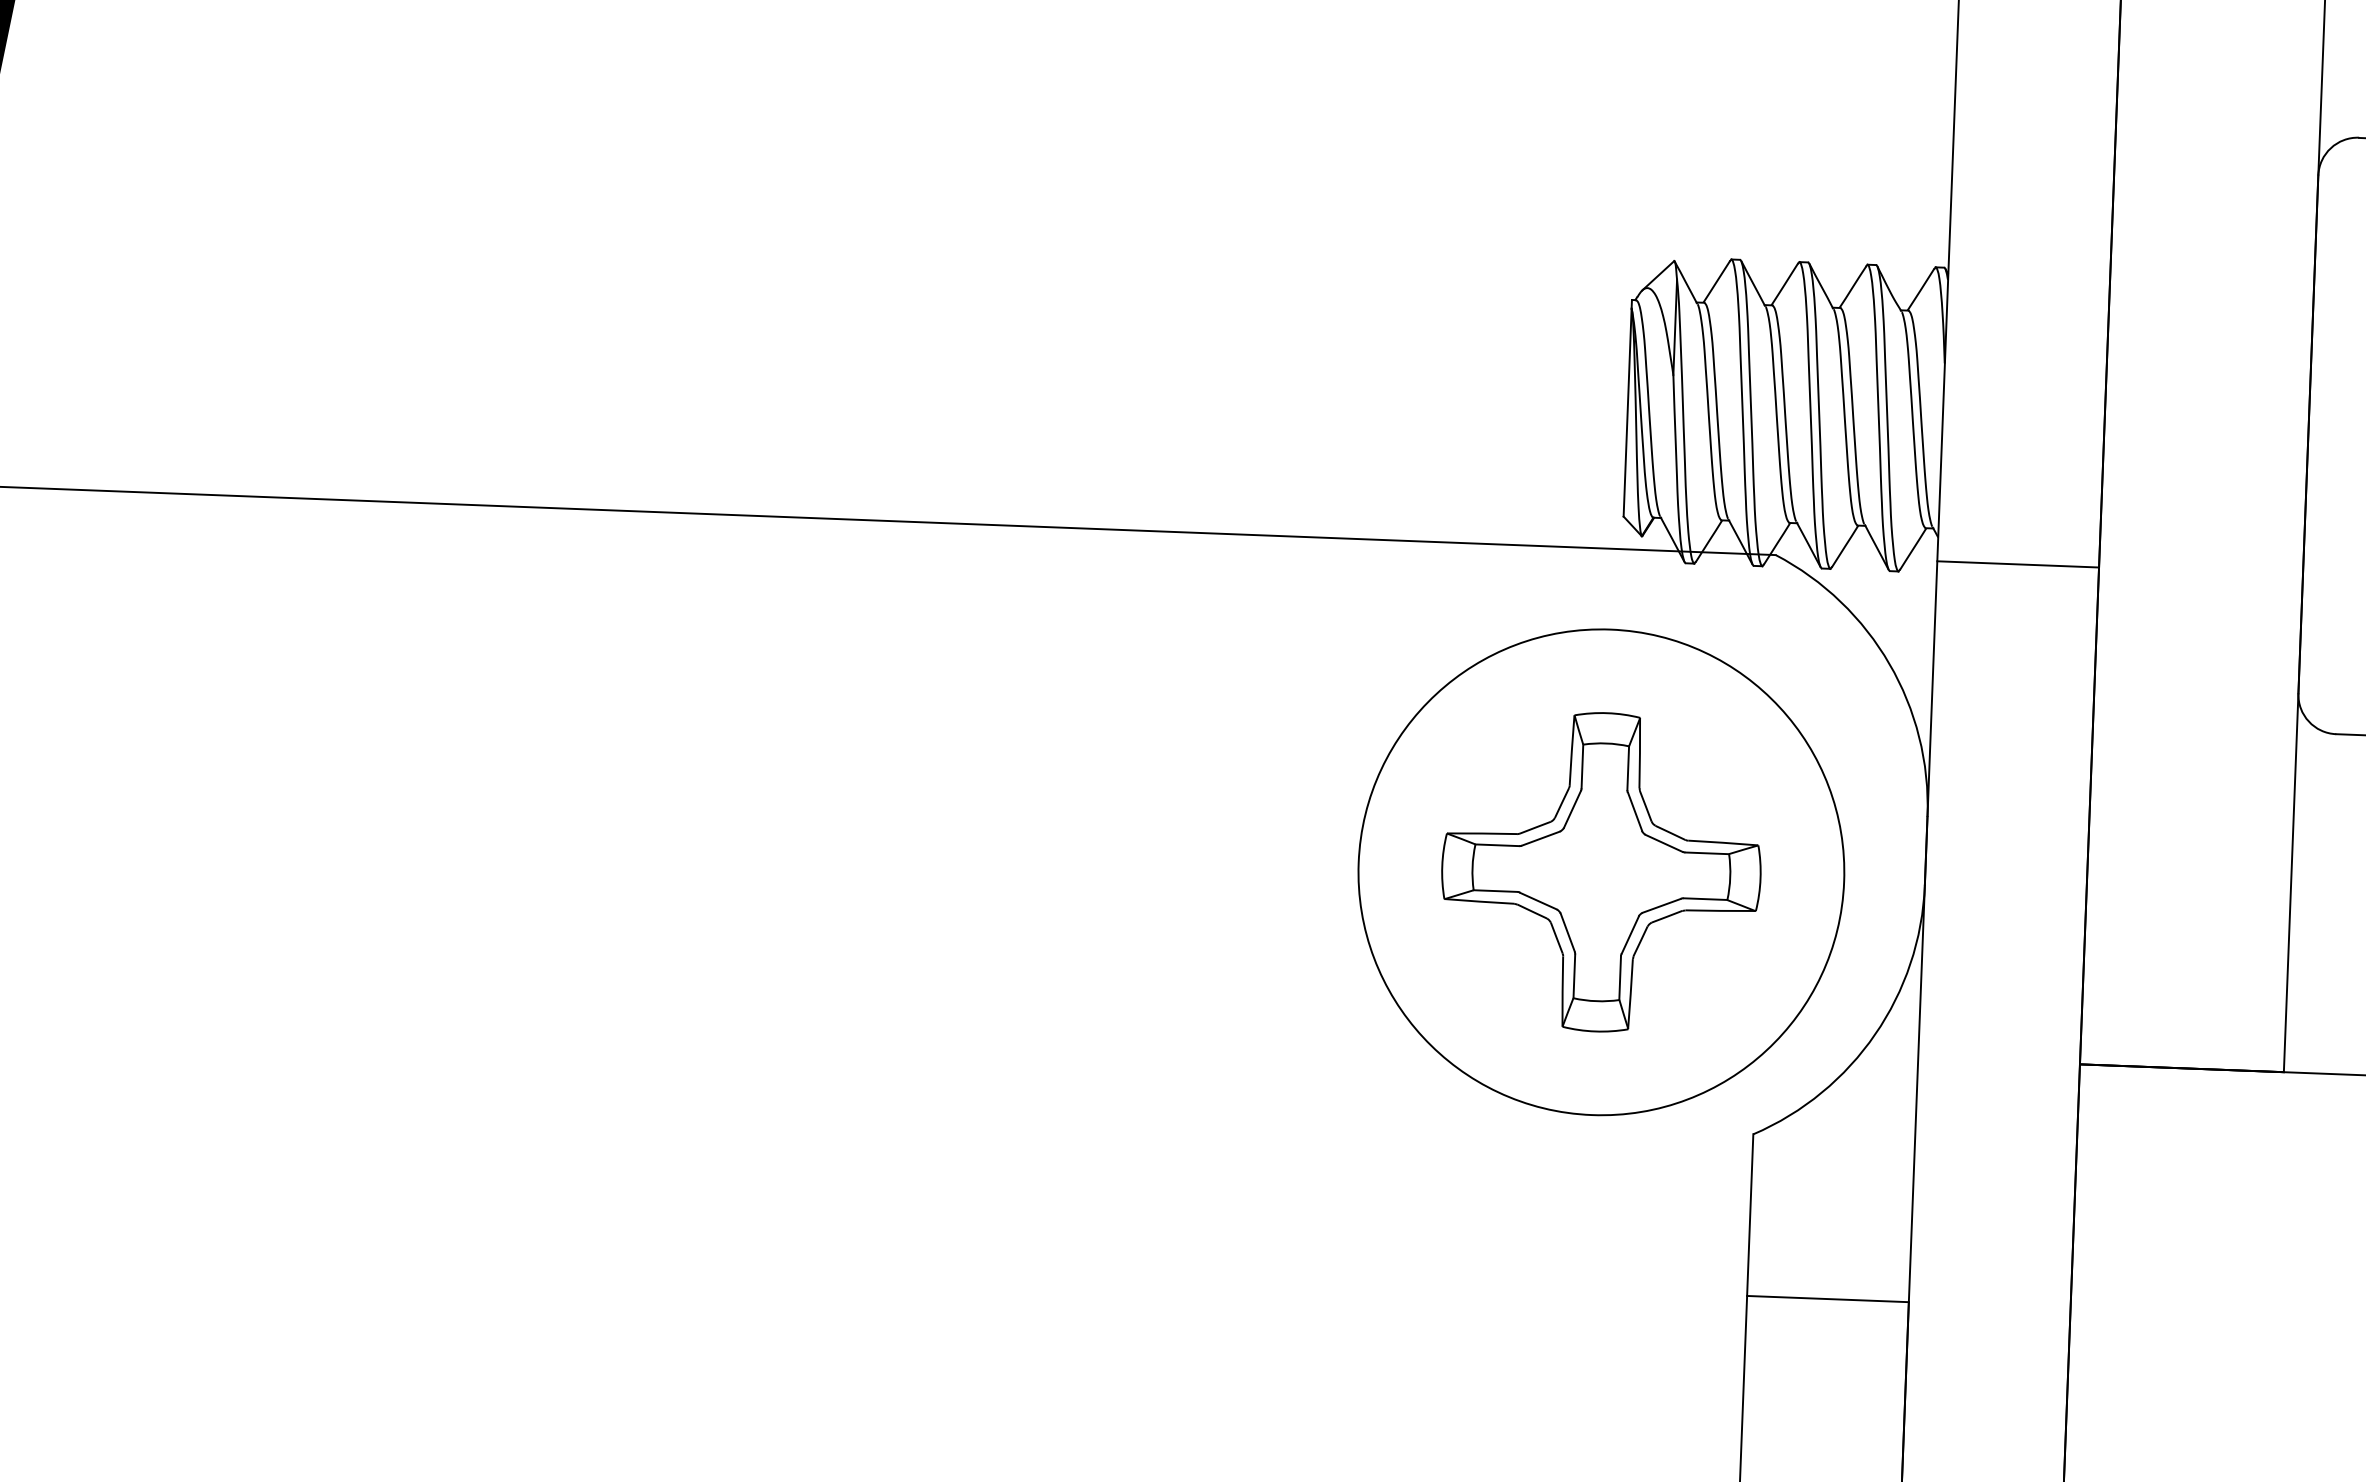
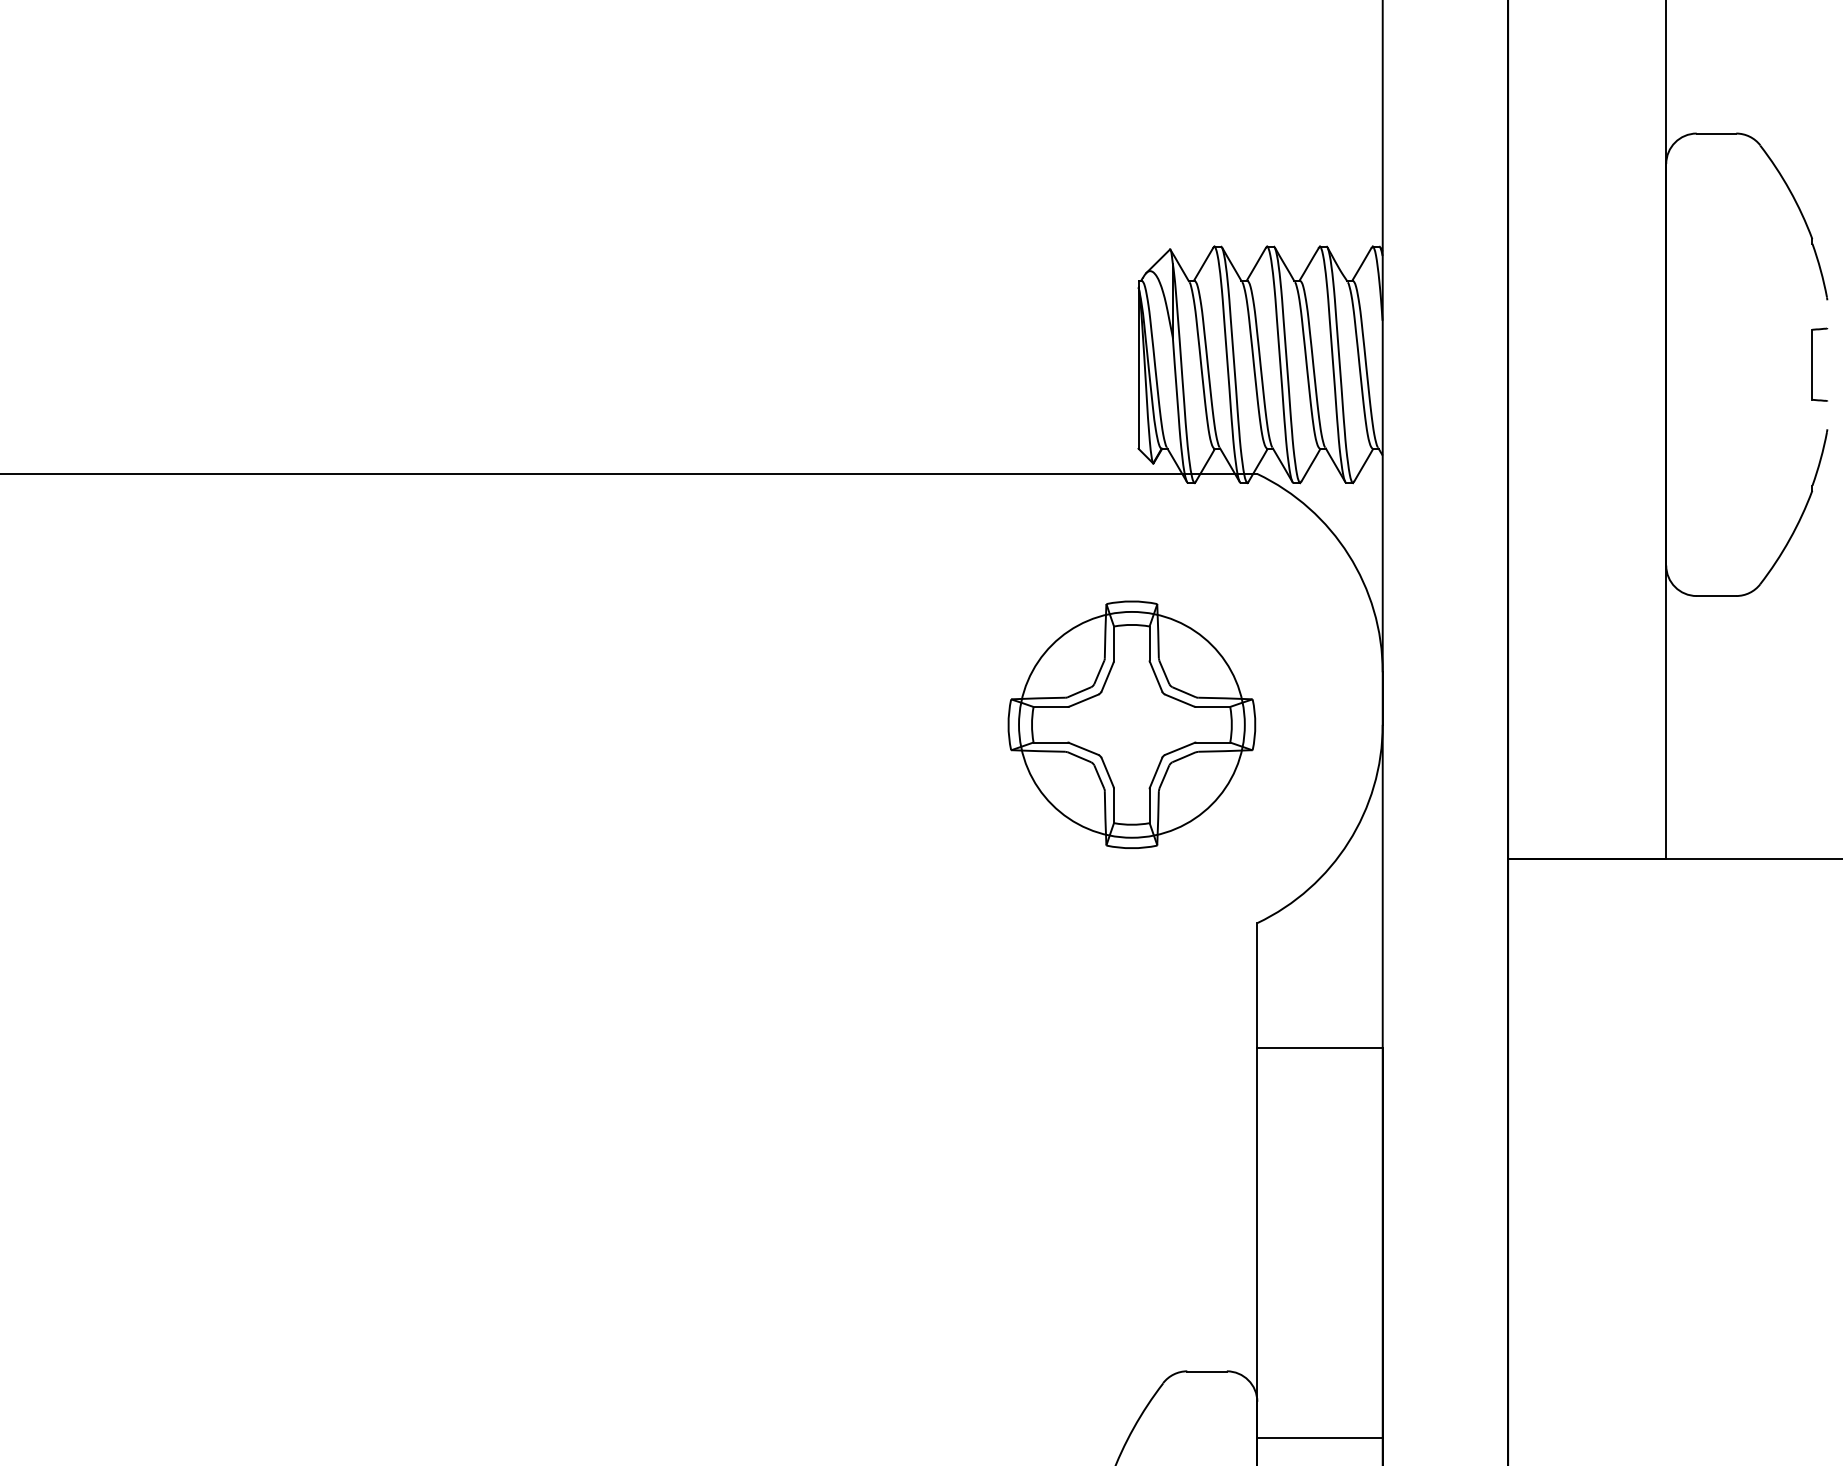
line: (2018, 564) -> (1445, 474), removed
circle: (1600, 871) -> (1131, 724), size x0.6

